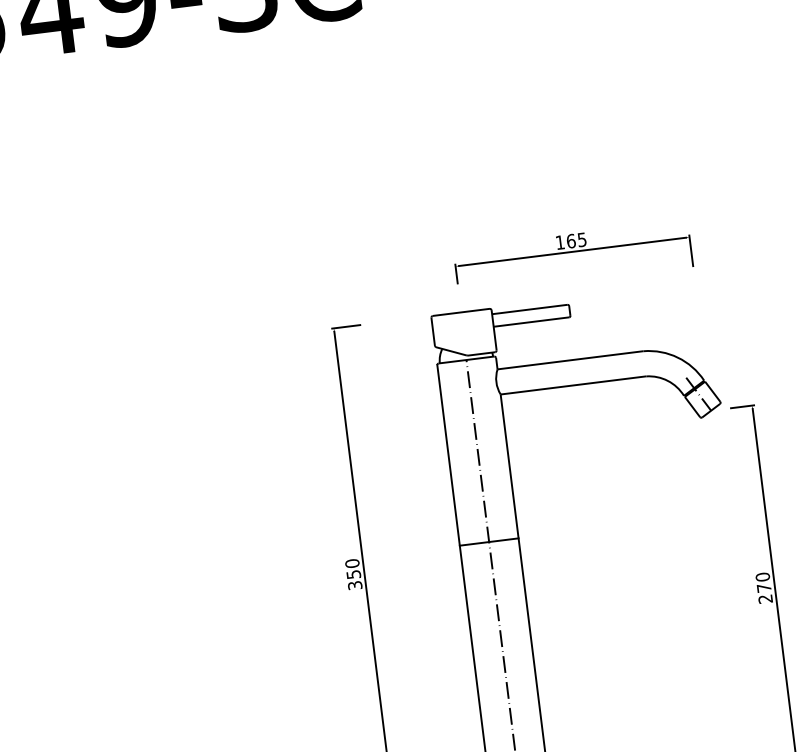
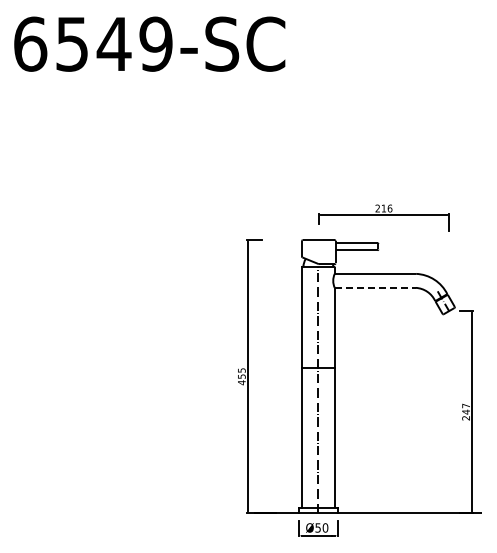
text: (570, 241) -> (383, 208), 165 -> 216
line: (573, 384) -> (375, 287), solid -> dashed
text: (353, 574) -> (241, 376), 350 -> 455
text: (764, 581) -> (466, 408), 270 -> 247

